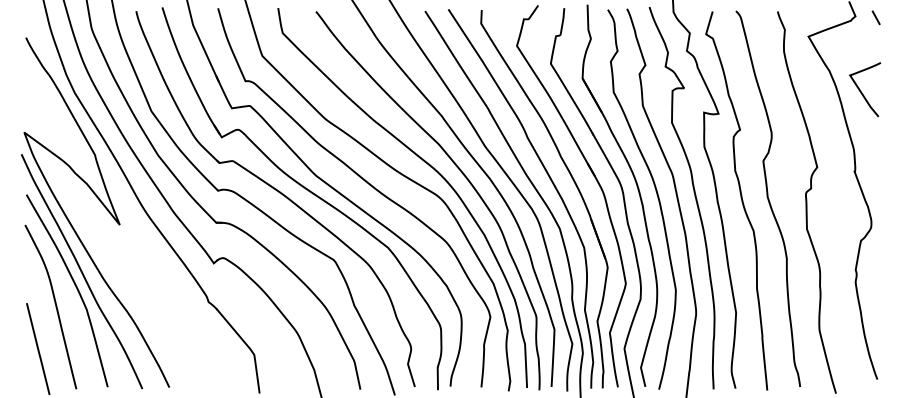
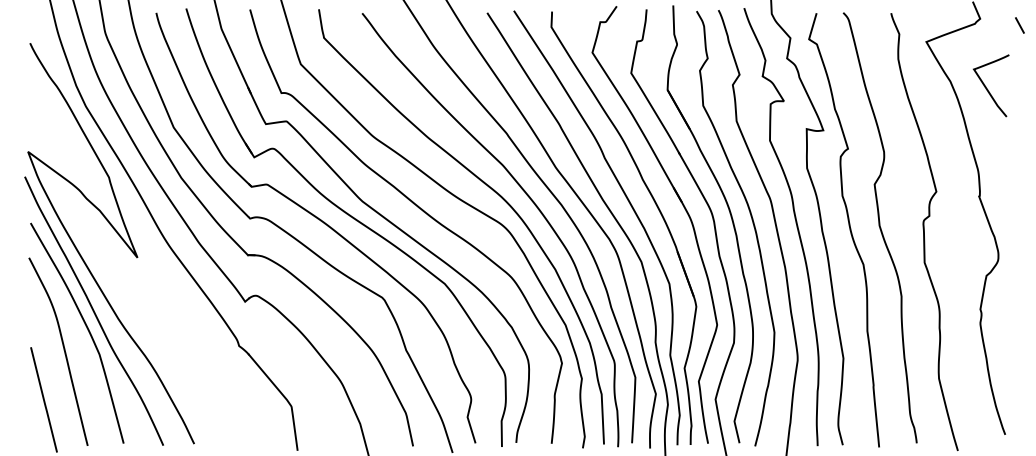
line: (875, 17) -> (1019, 25), moved
curve: (861, 90) -> (986, 86), moved

